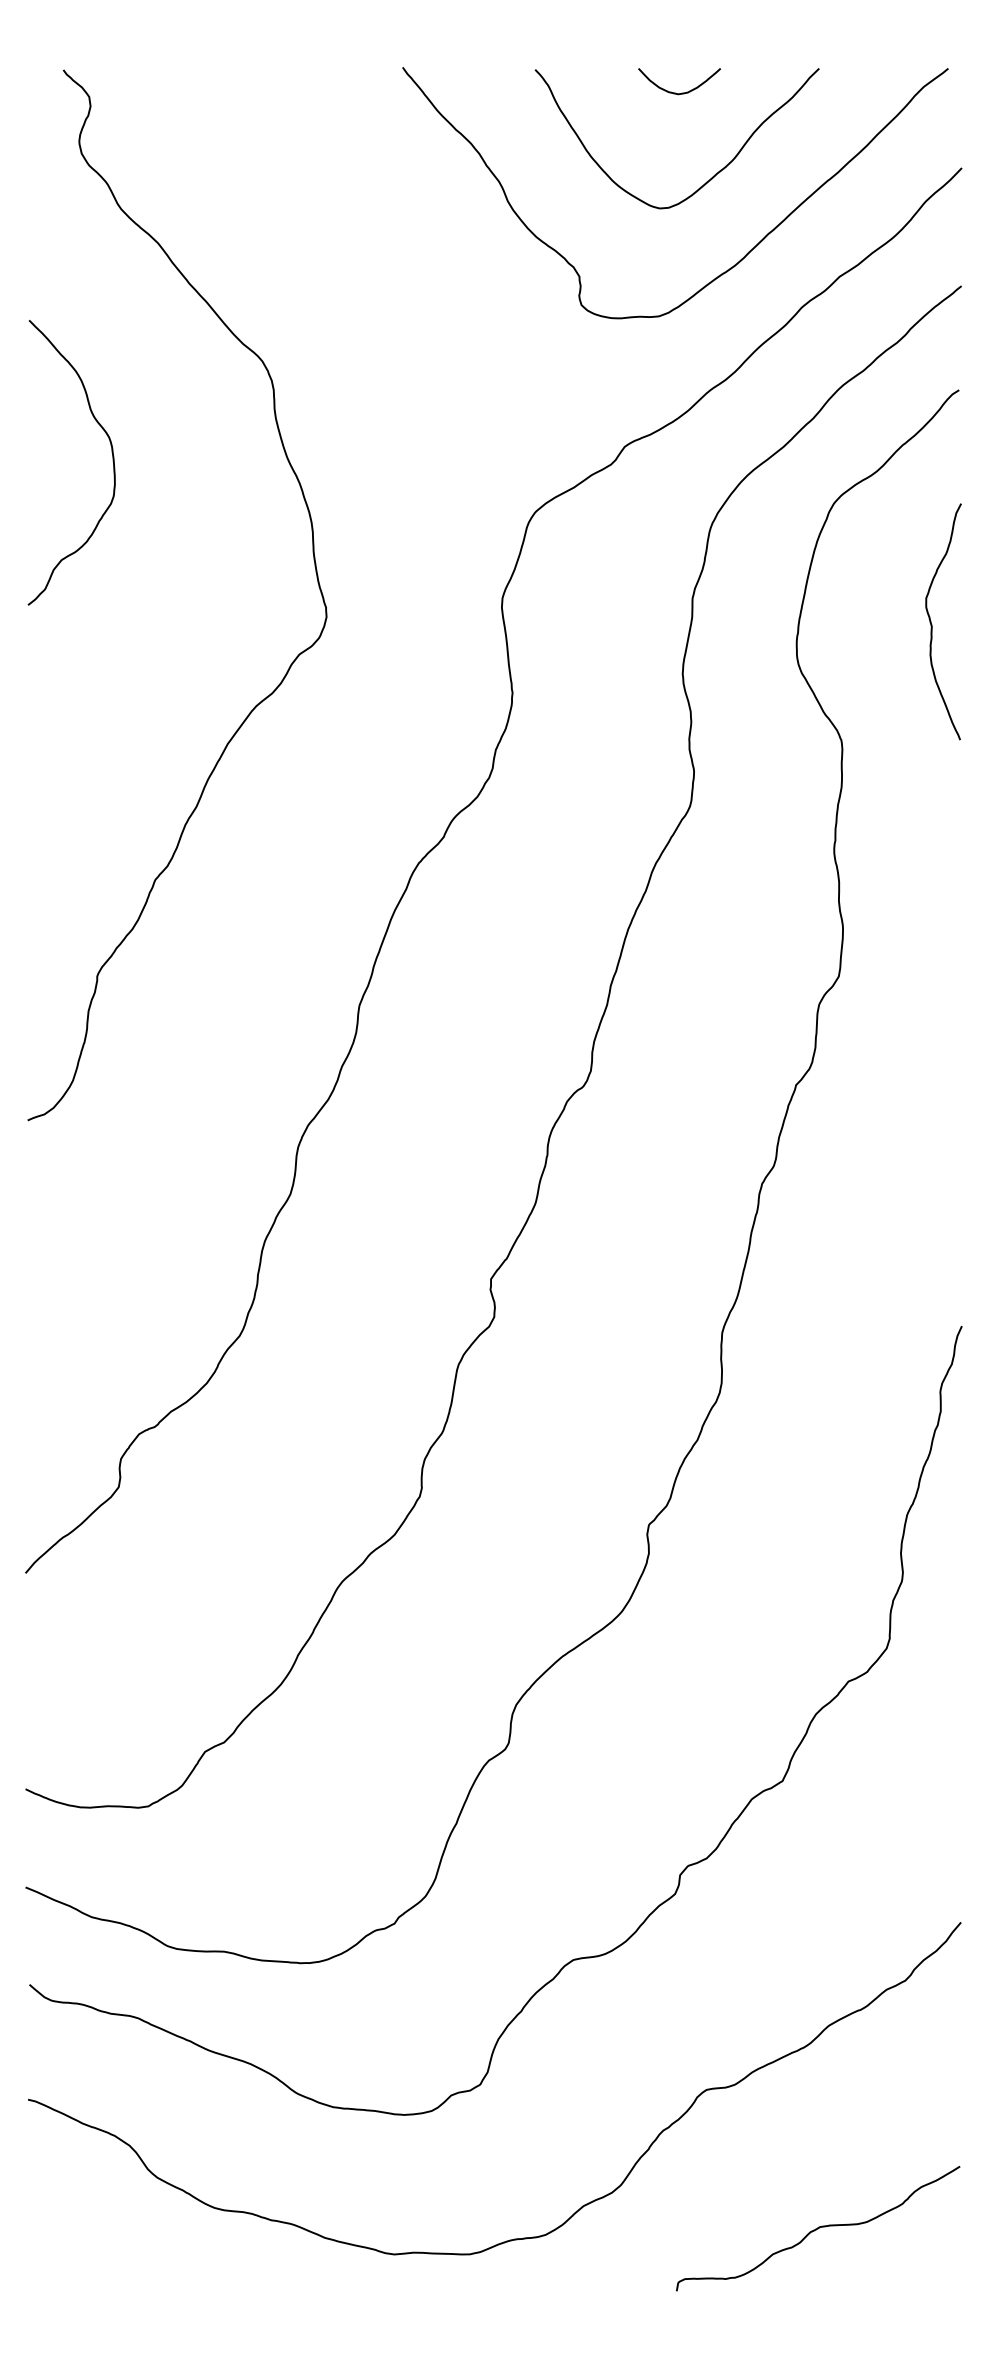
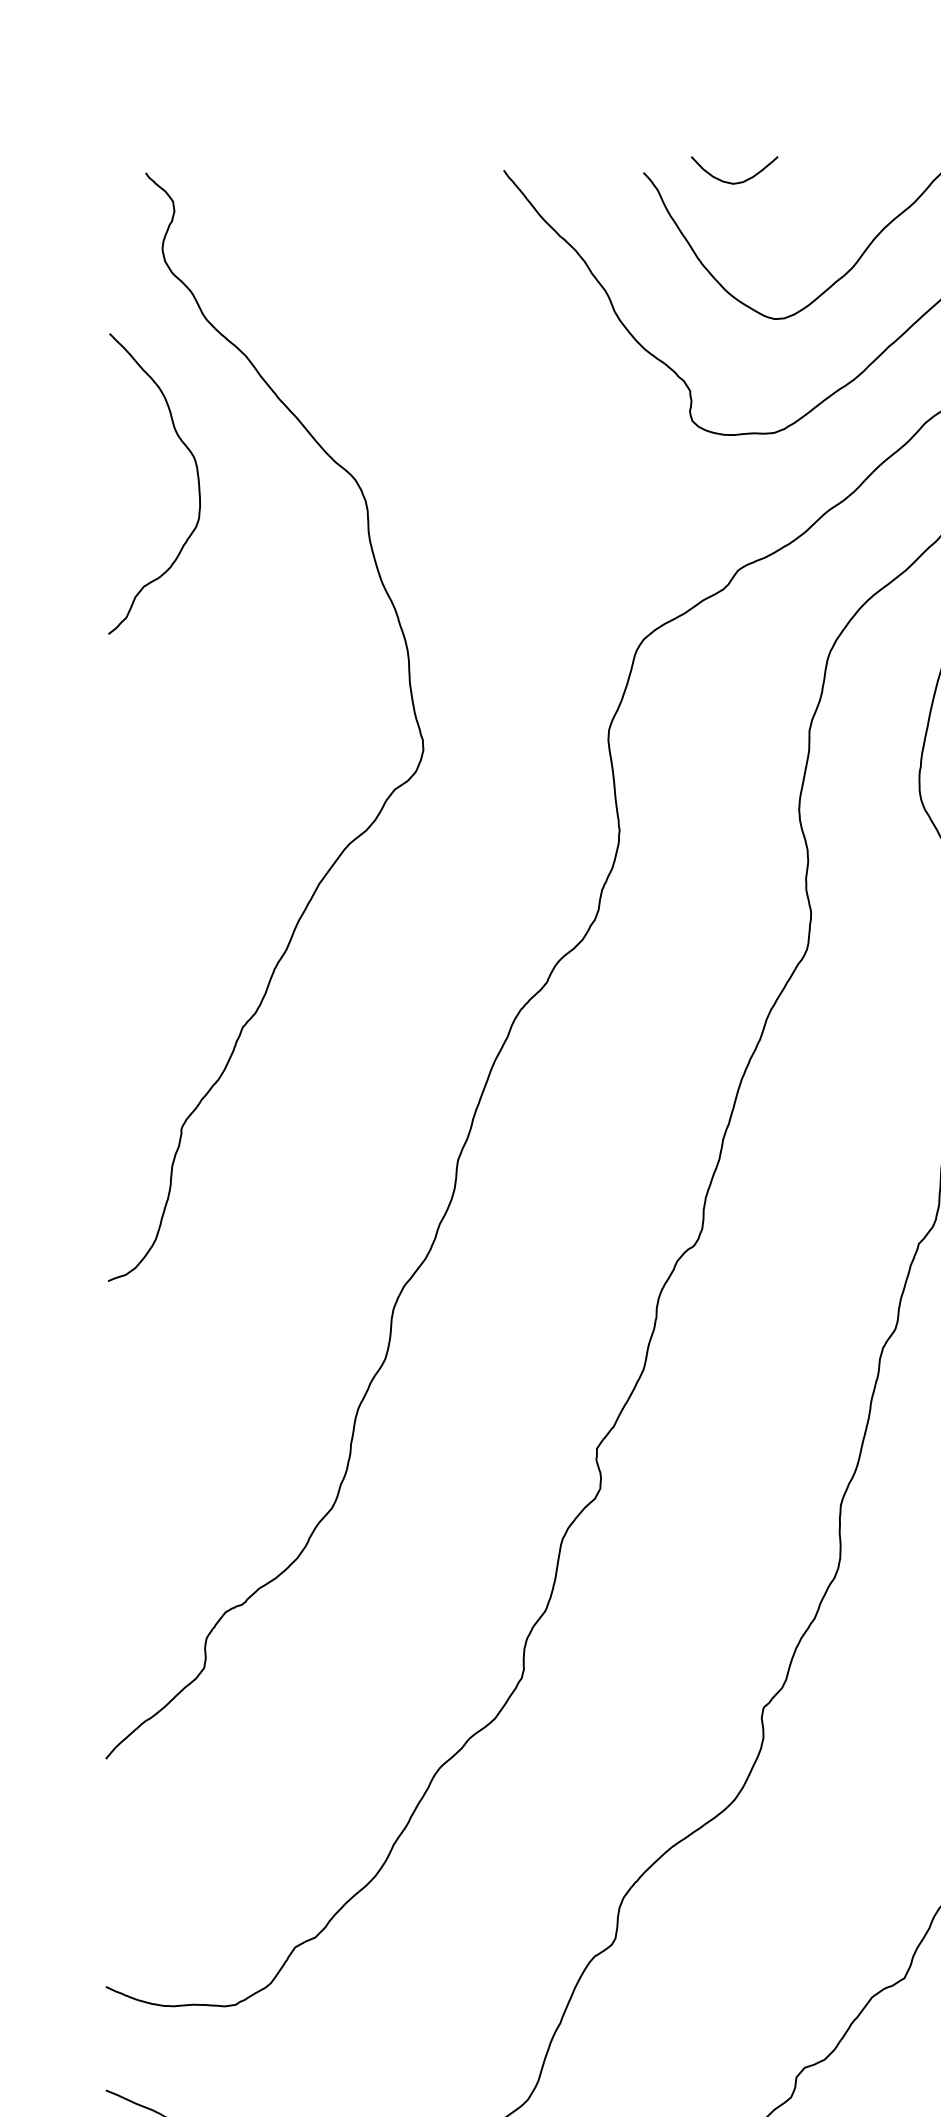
curve: (681, 92) -> (736, 181), moved
curve: (112, 461) -> (197, 482), moved

